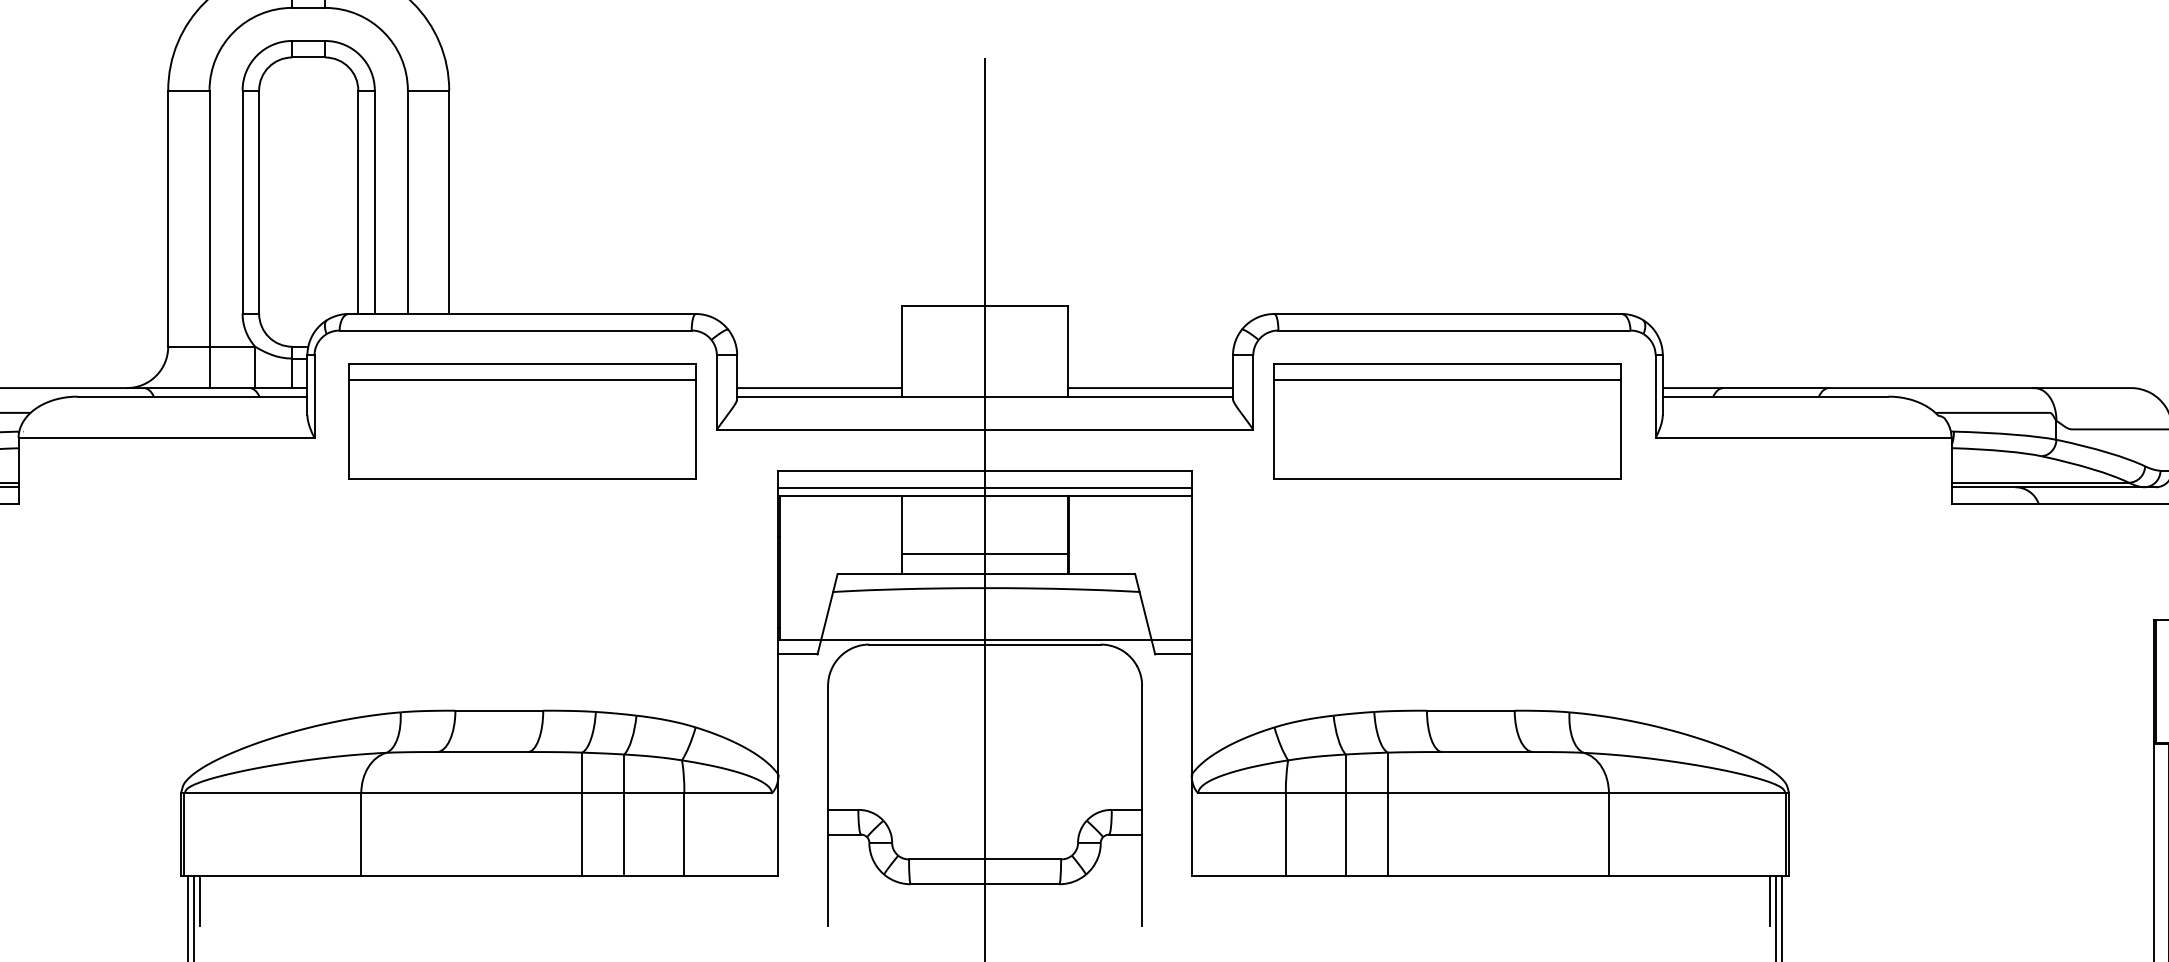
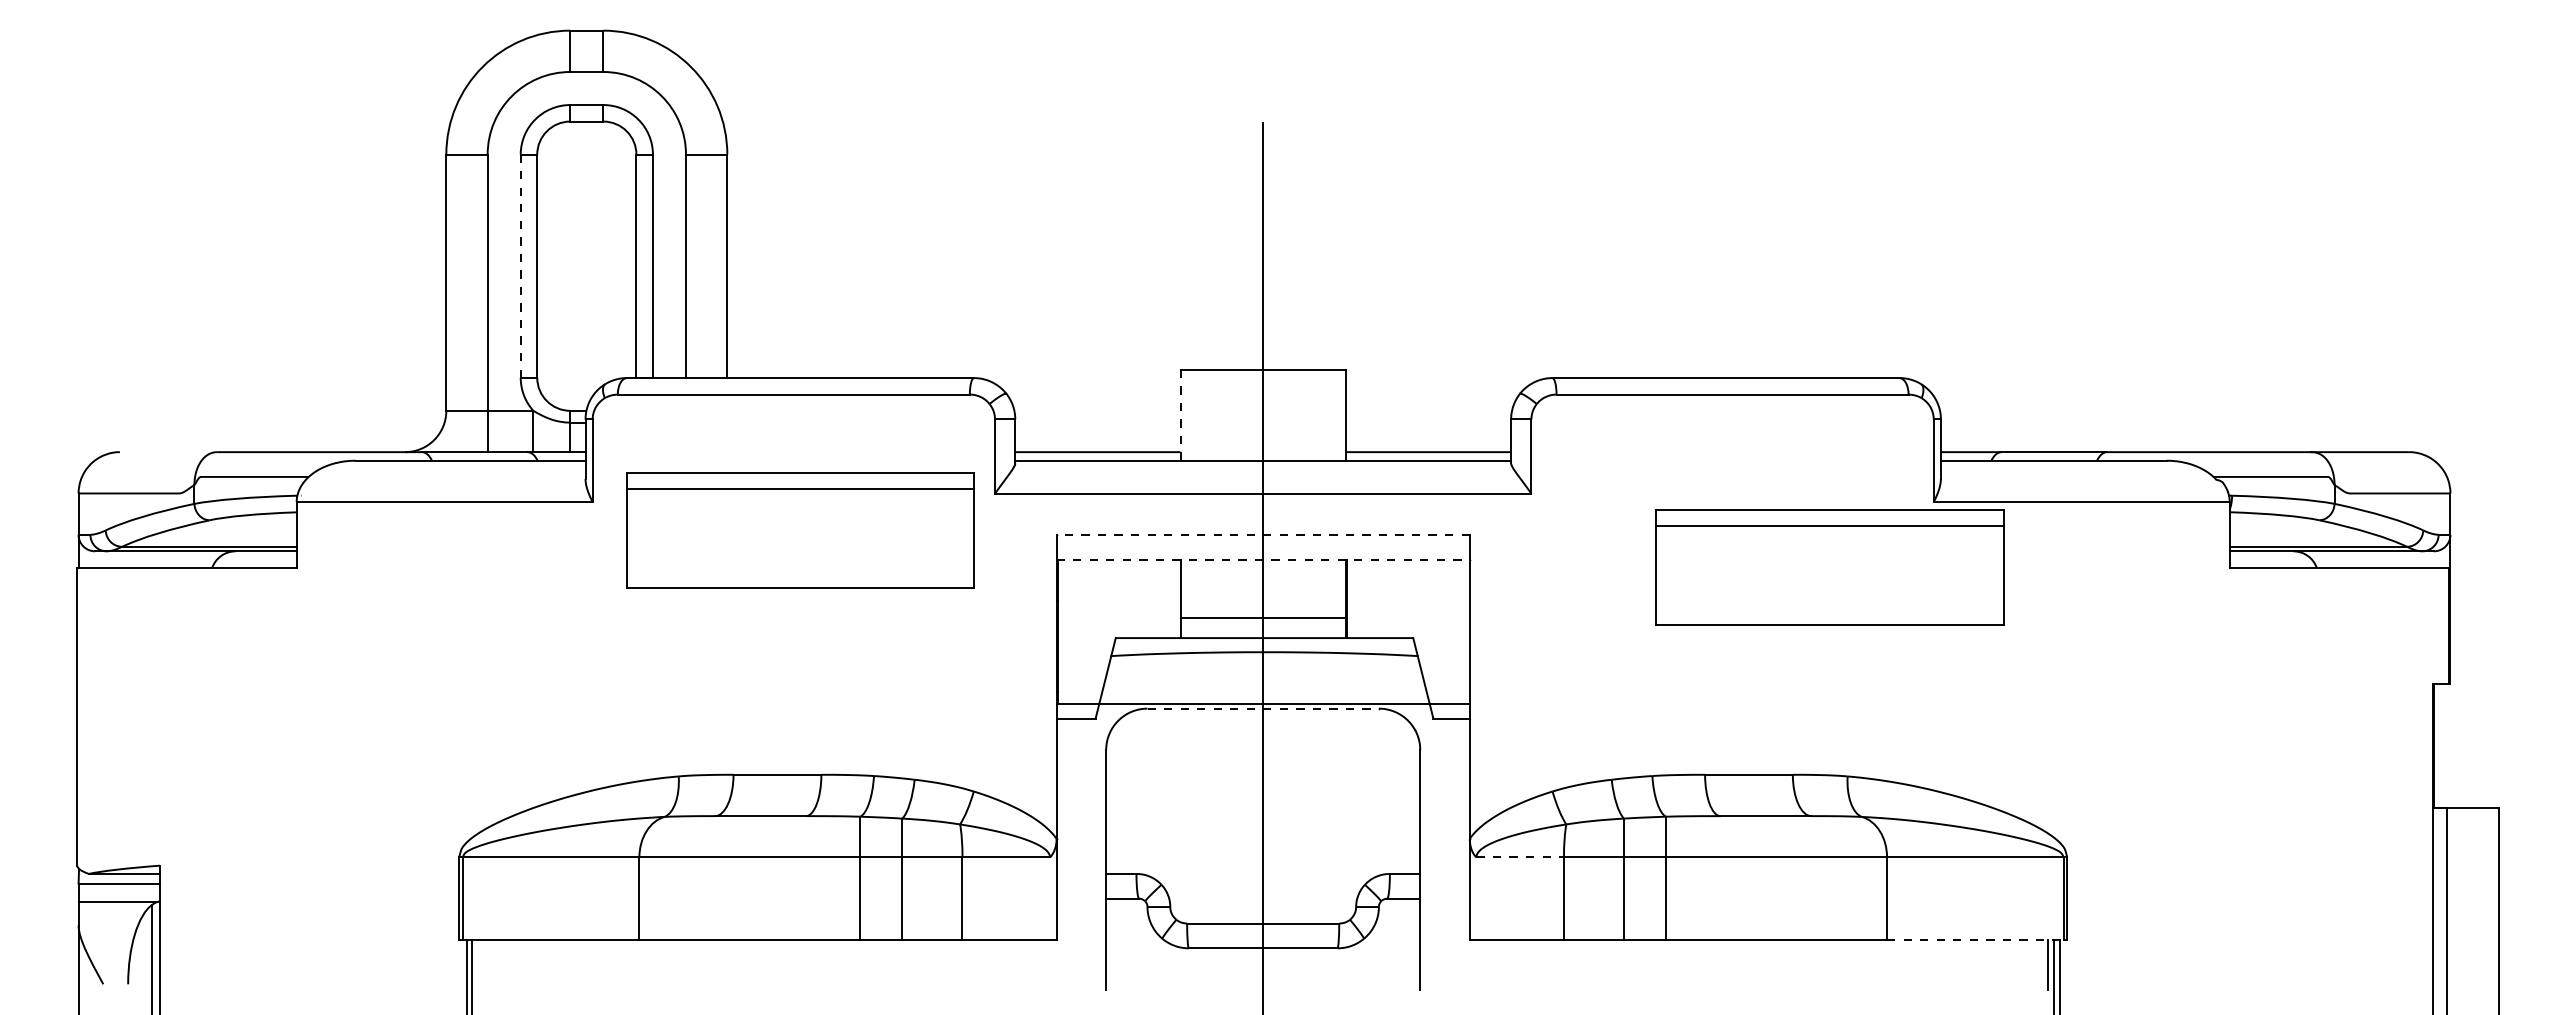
line: (242, 202) -> (520, 266), solid -> dashed
line: (902, 350) -> (1180, 414), solid -> dashed
part: (522, 421) -> (800, 530), moved
part: (1447, 421) -> (1829, 567), moved
line: (985, 471) -> (1263, 535), solid -> dashed
line: (984, 487) -> (1262, 551), removed
line: (985, 495) -> (1263, 559), solid -> dashed
line: (985, 644) -> (1263, 708), solid -> dashed
line: (1242, 793) -> (1520, 857), solid -> dashed
line: (1697, 876) -> (1975, 940), solid -> dashed
line: (200, 900) -> (478, 964), removed

